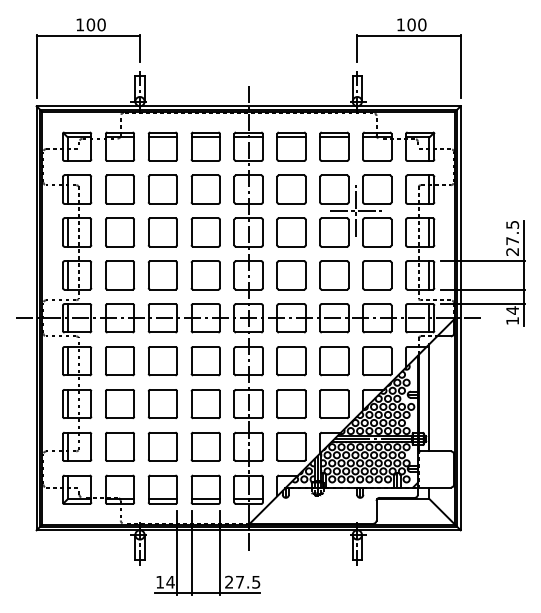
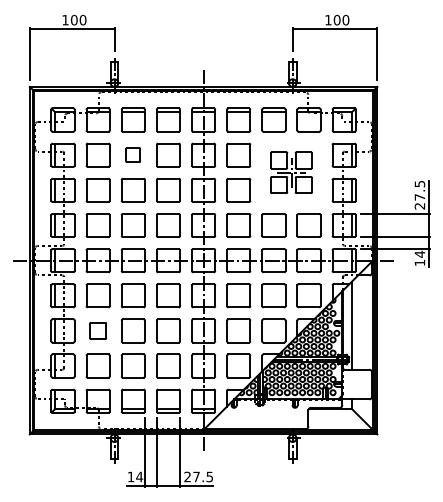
part: (162, 189) -> (132, 155), size x0.6
part: (355, 210) -> (291, 172), size x0.7
part: (119, 403) -> (97, 330), size x0.7

